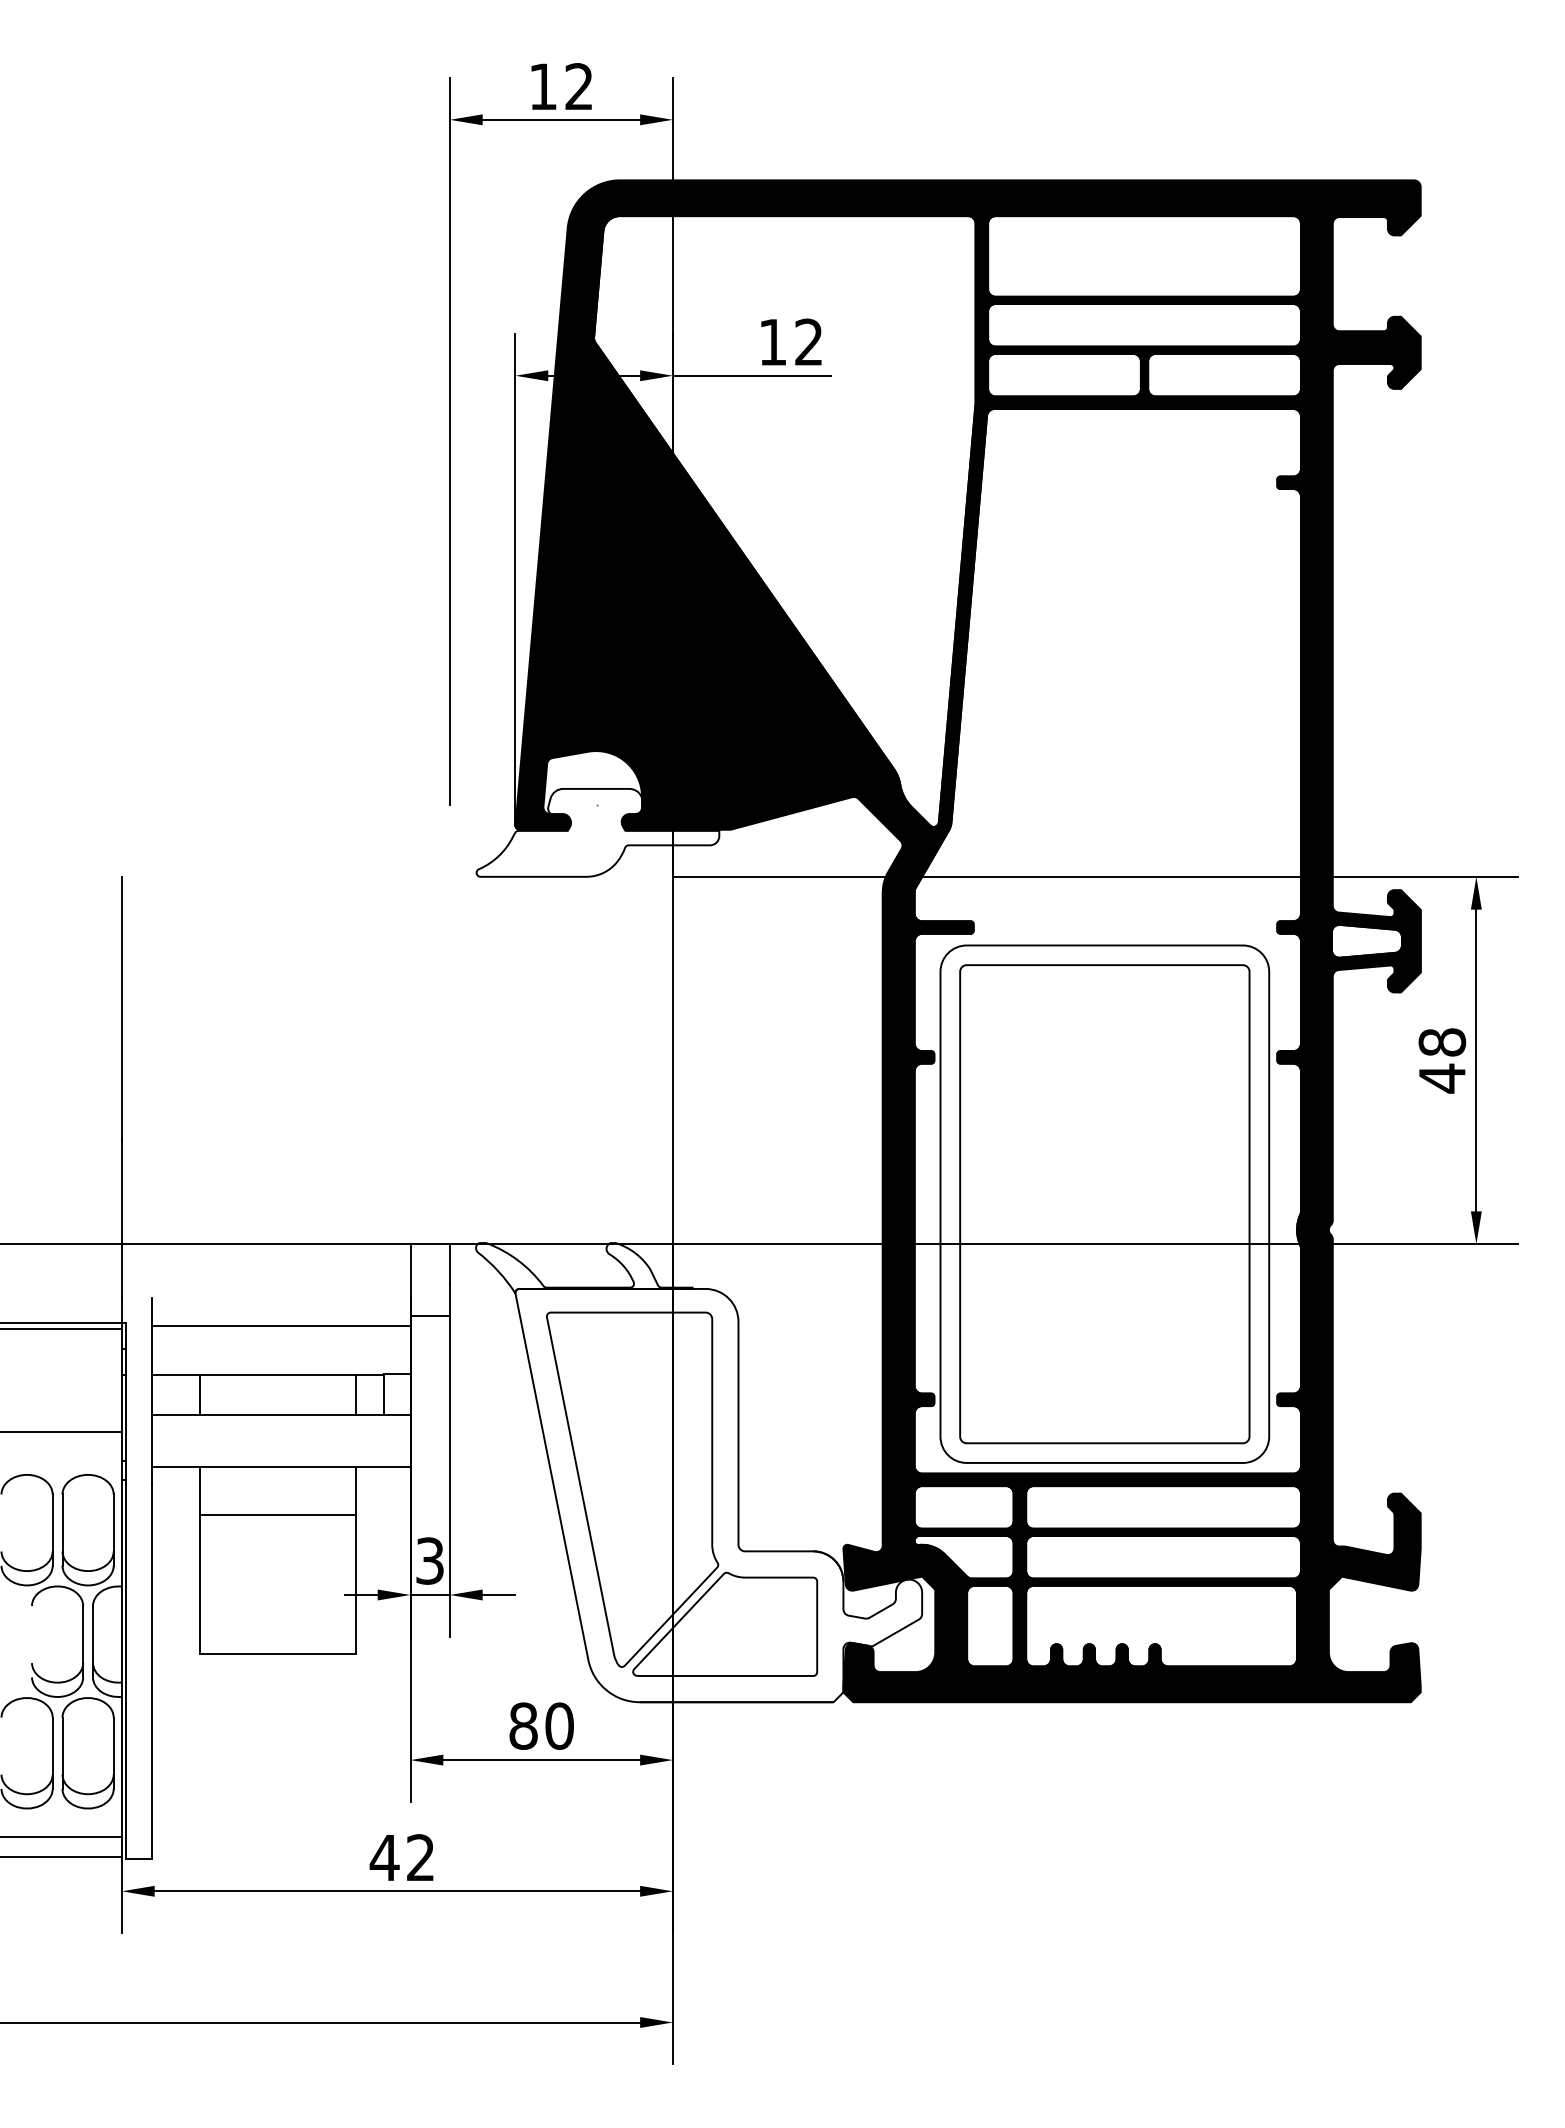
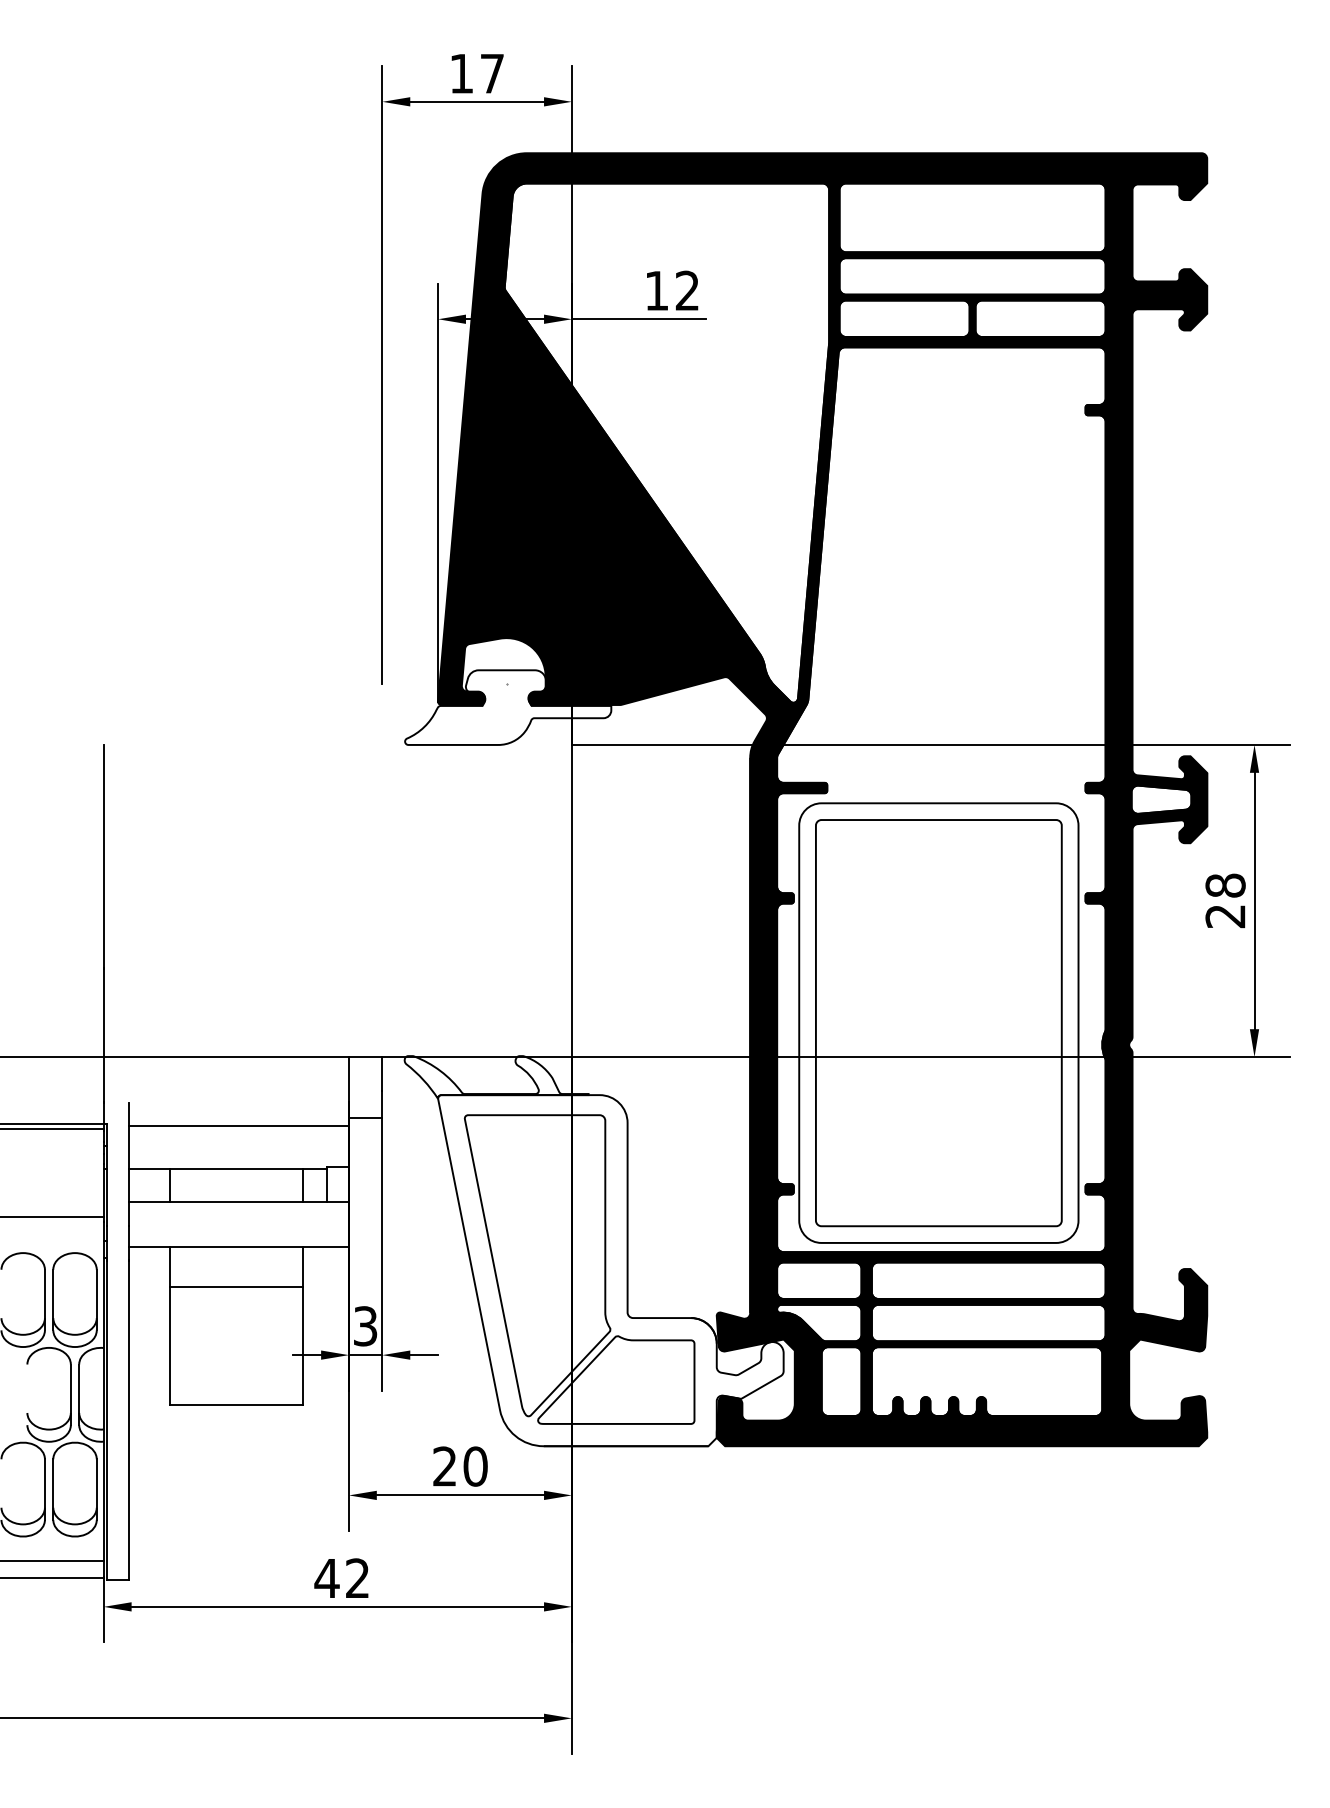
text: (578, 86) -> (491, 73), 12 -> 17
text: (1441, 1078) -> (1224, 916), 48 -> 28
text: (523, 1725) -> (444, 1466), 80 -> 20

